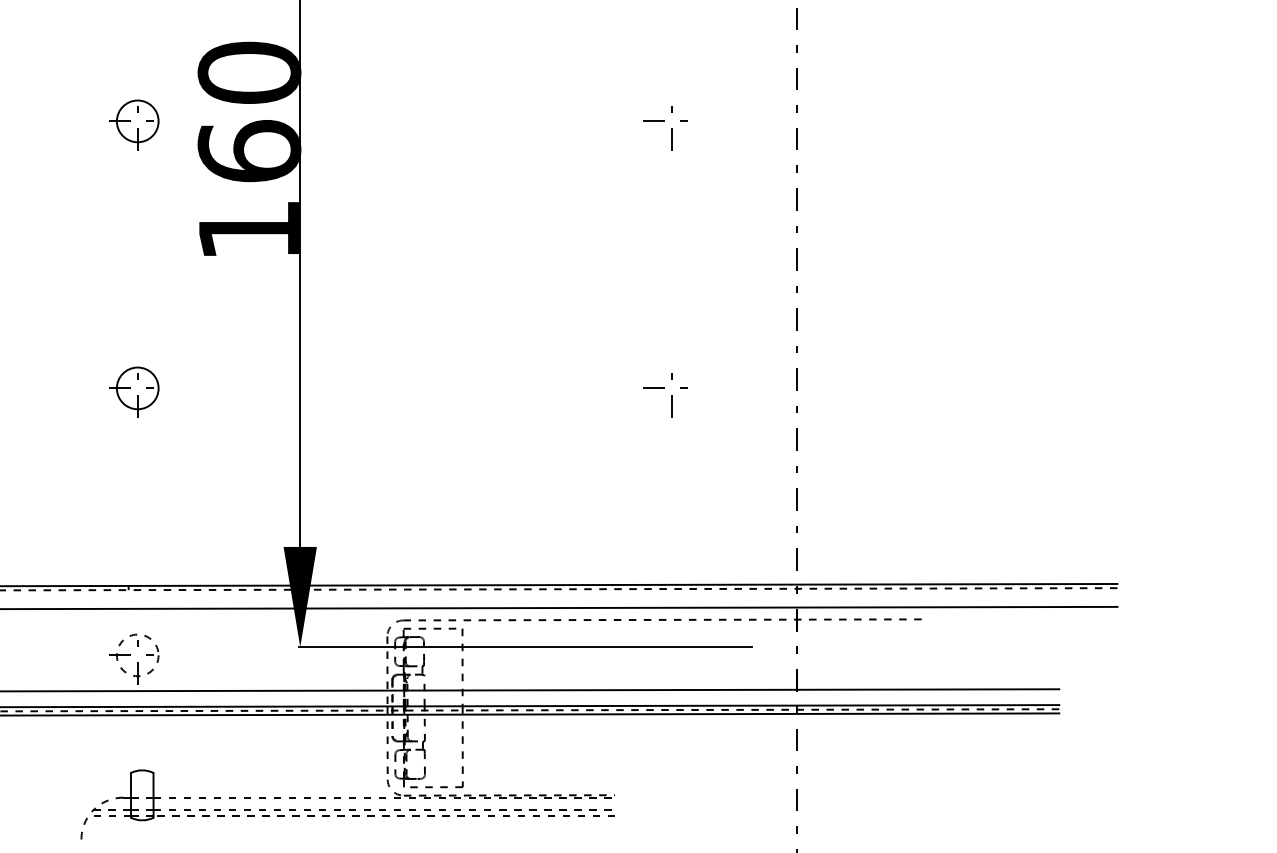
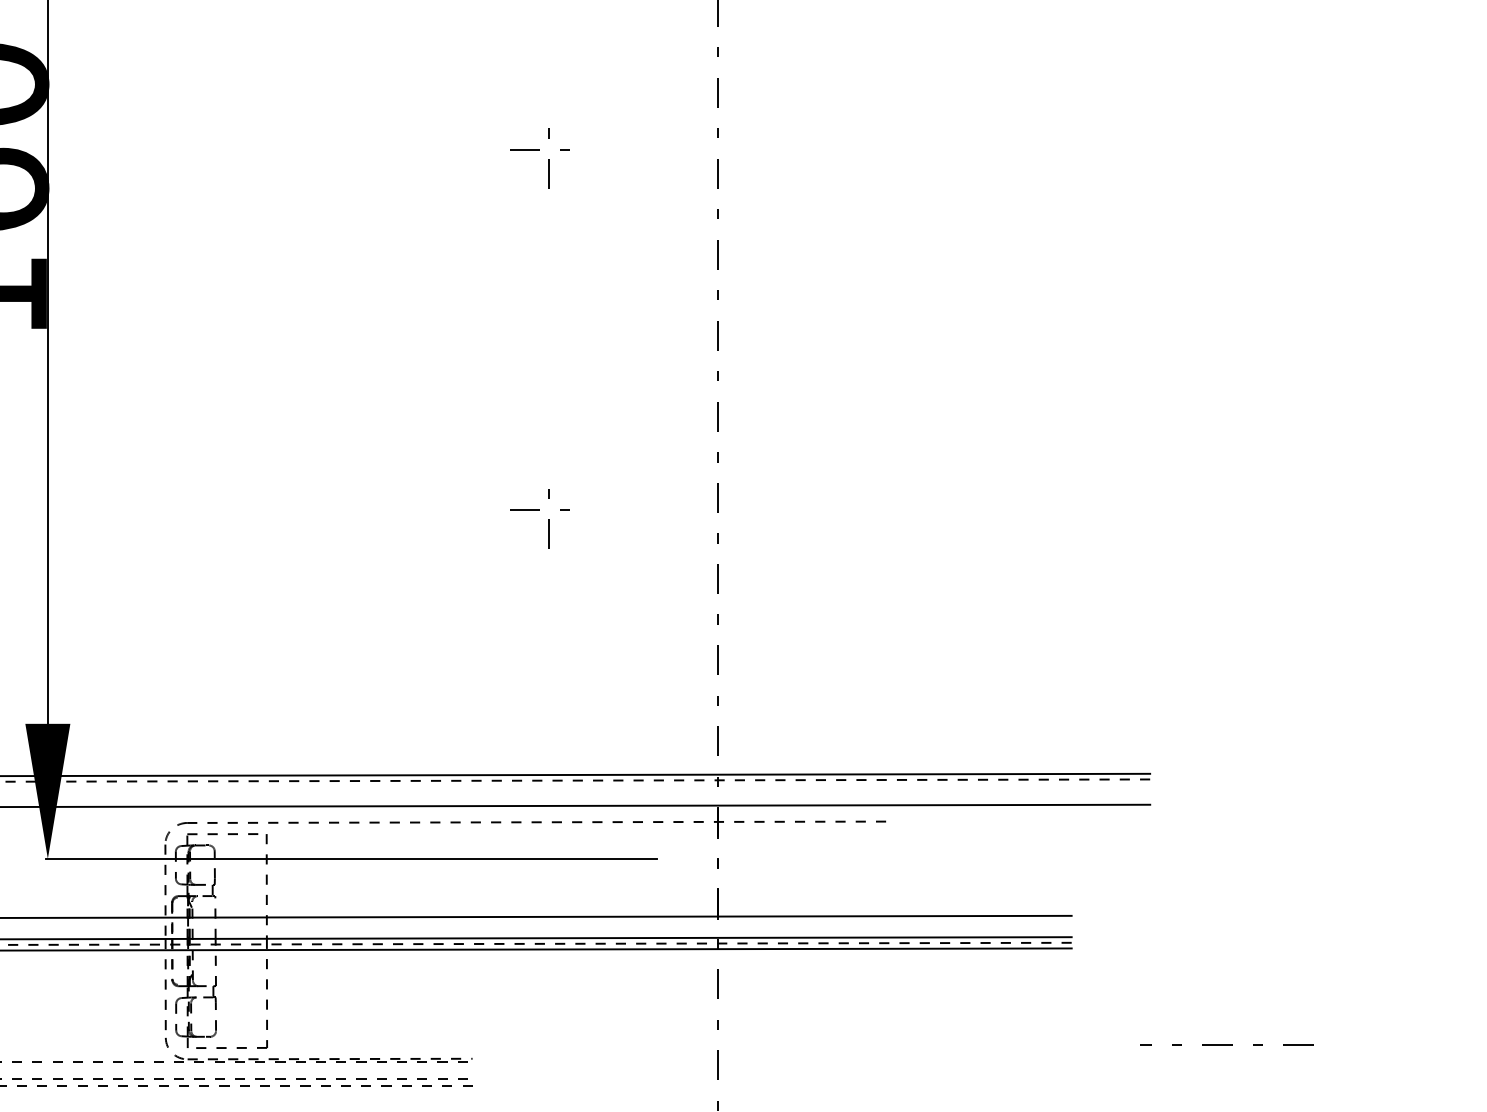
line: (1174, 784) -> (1227, 1044), added

